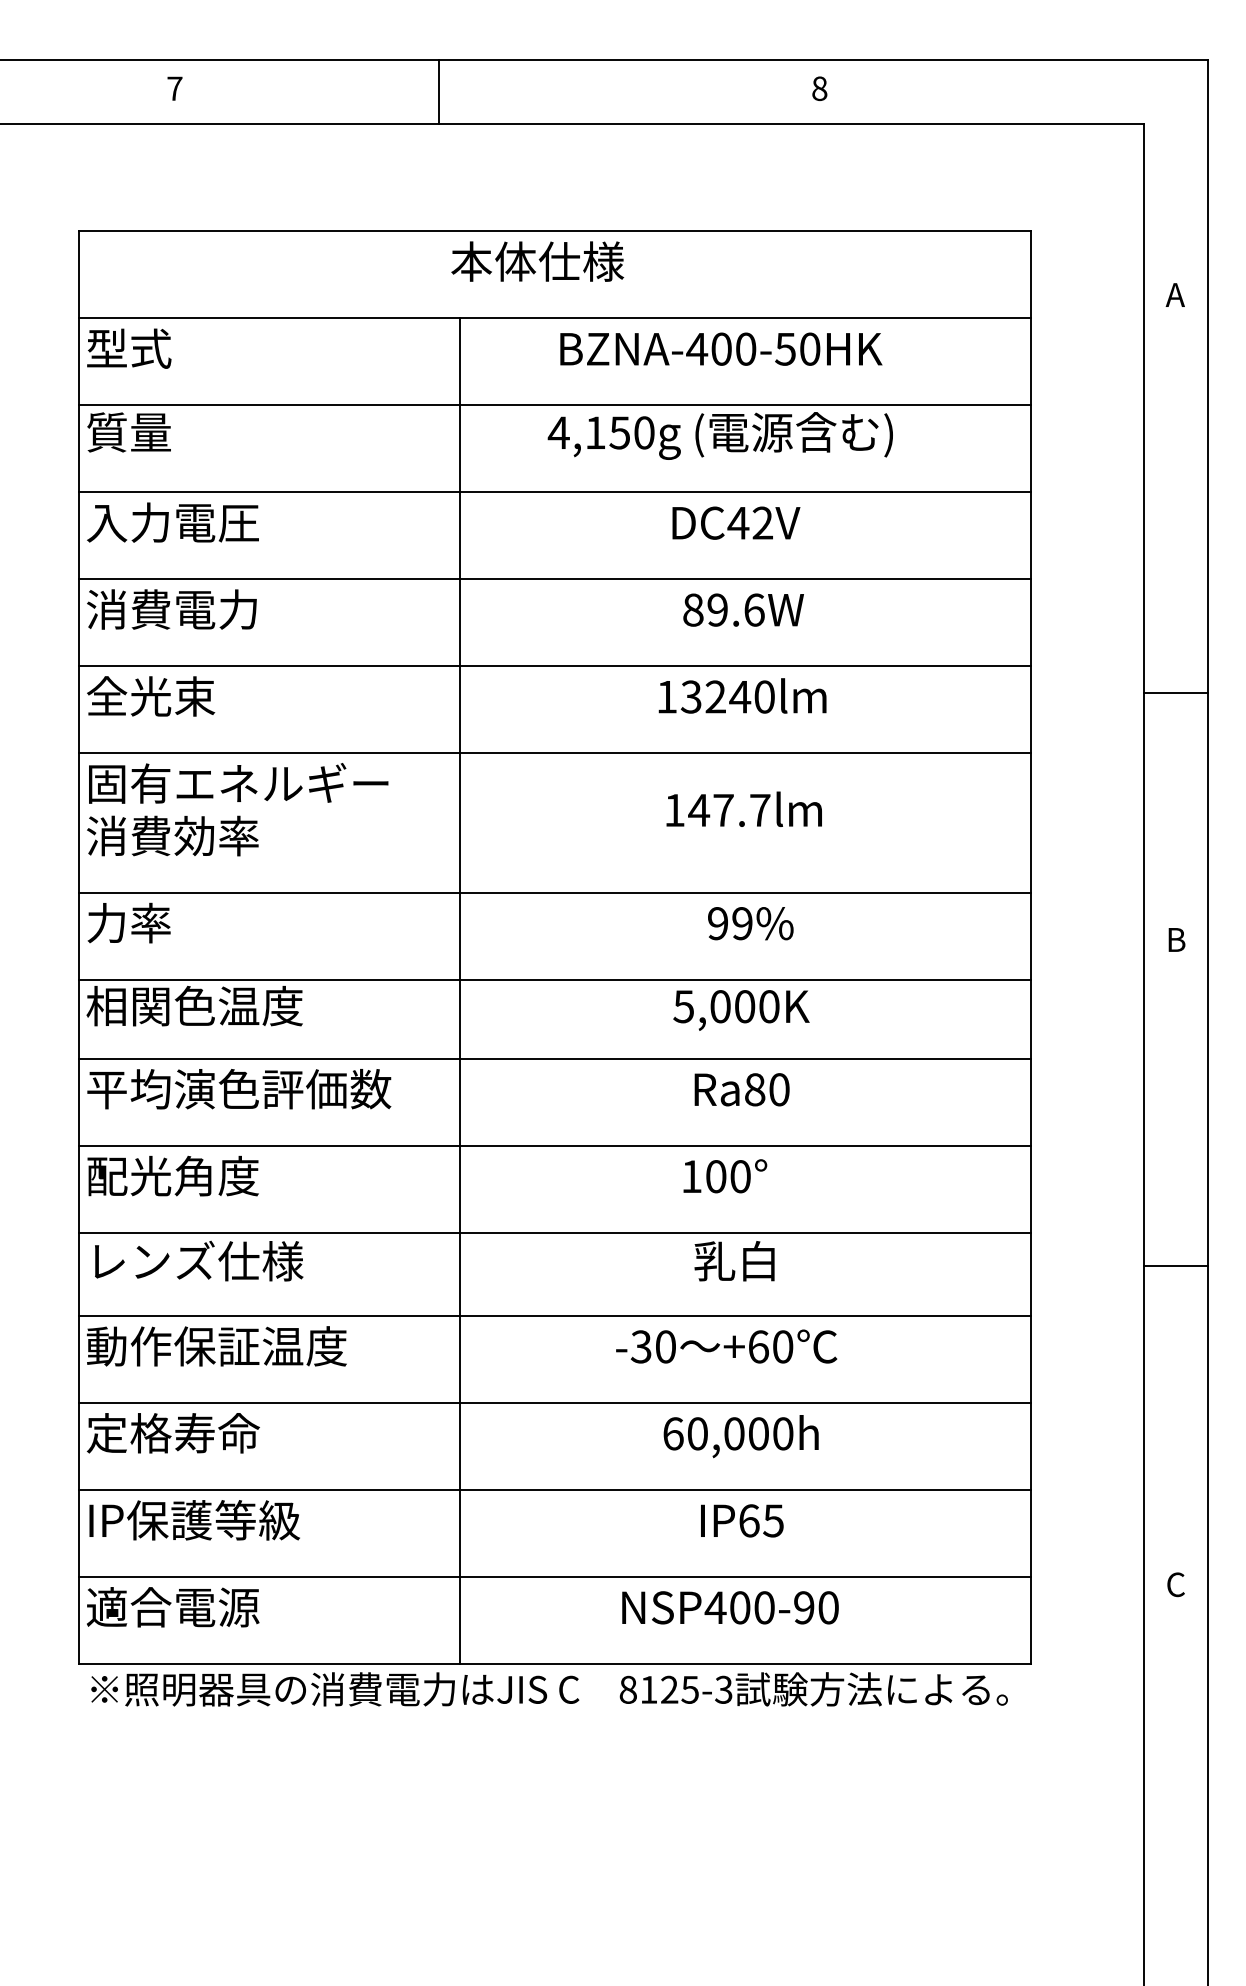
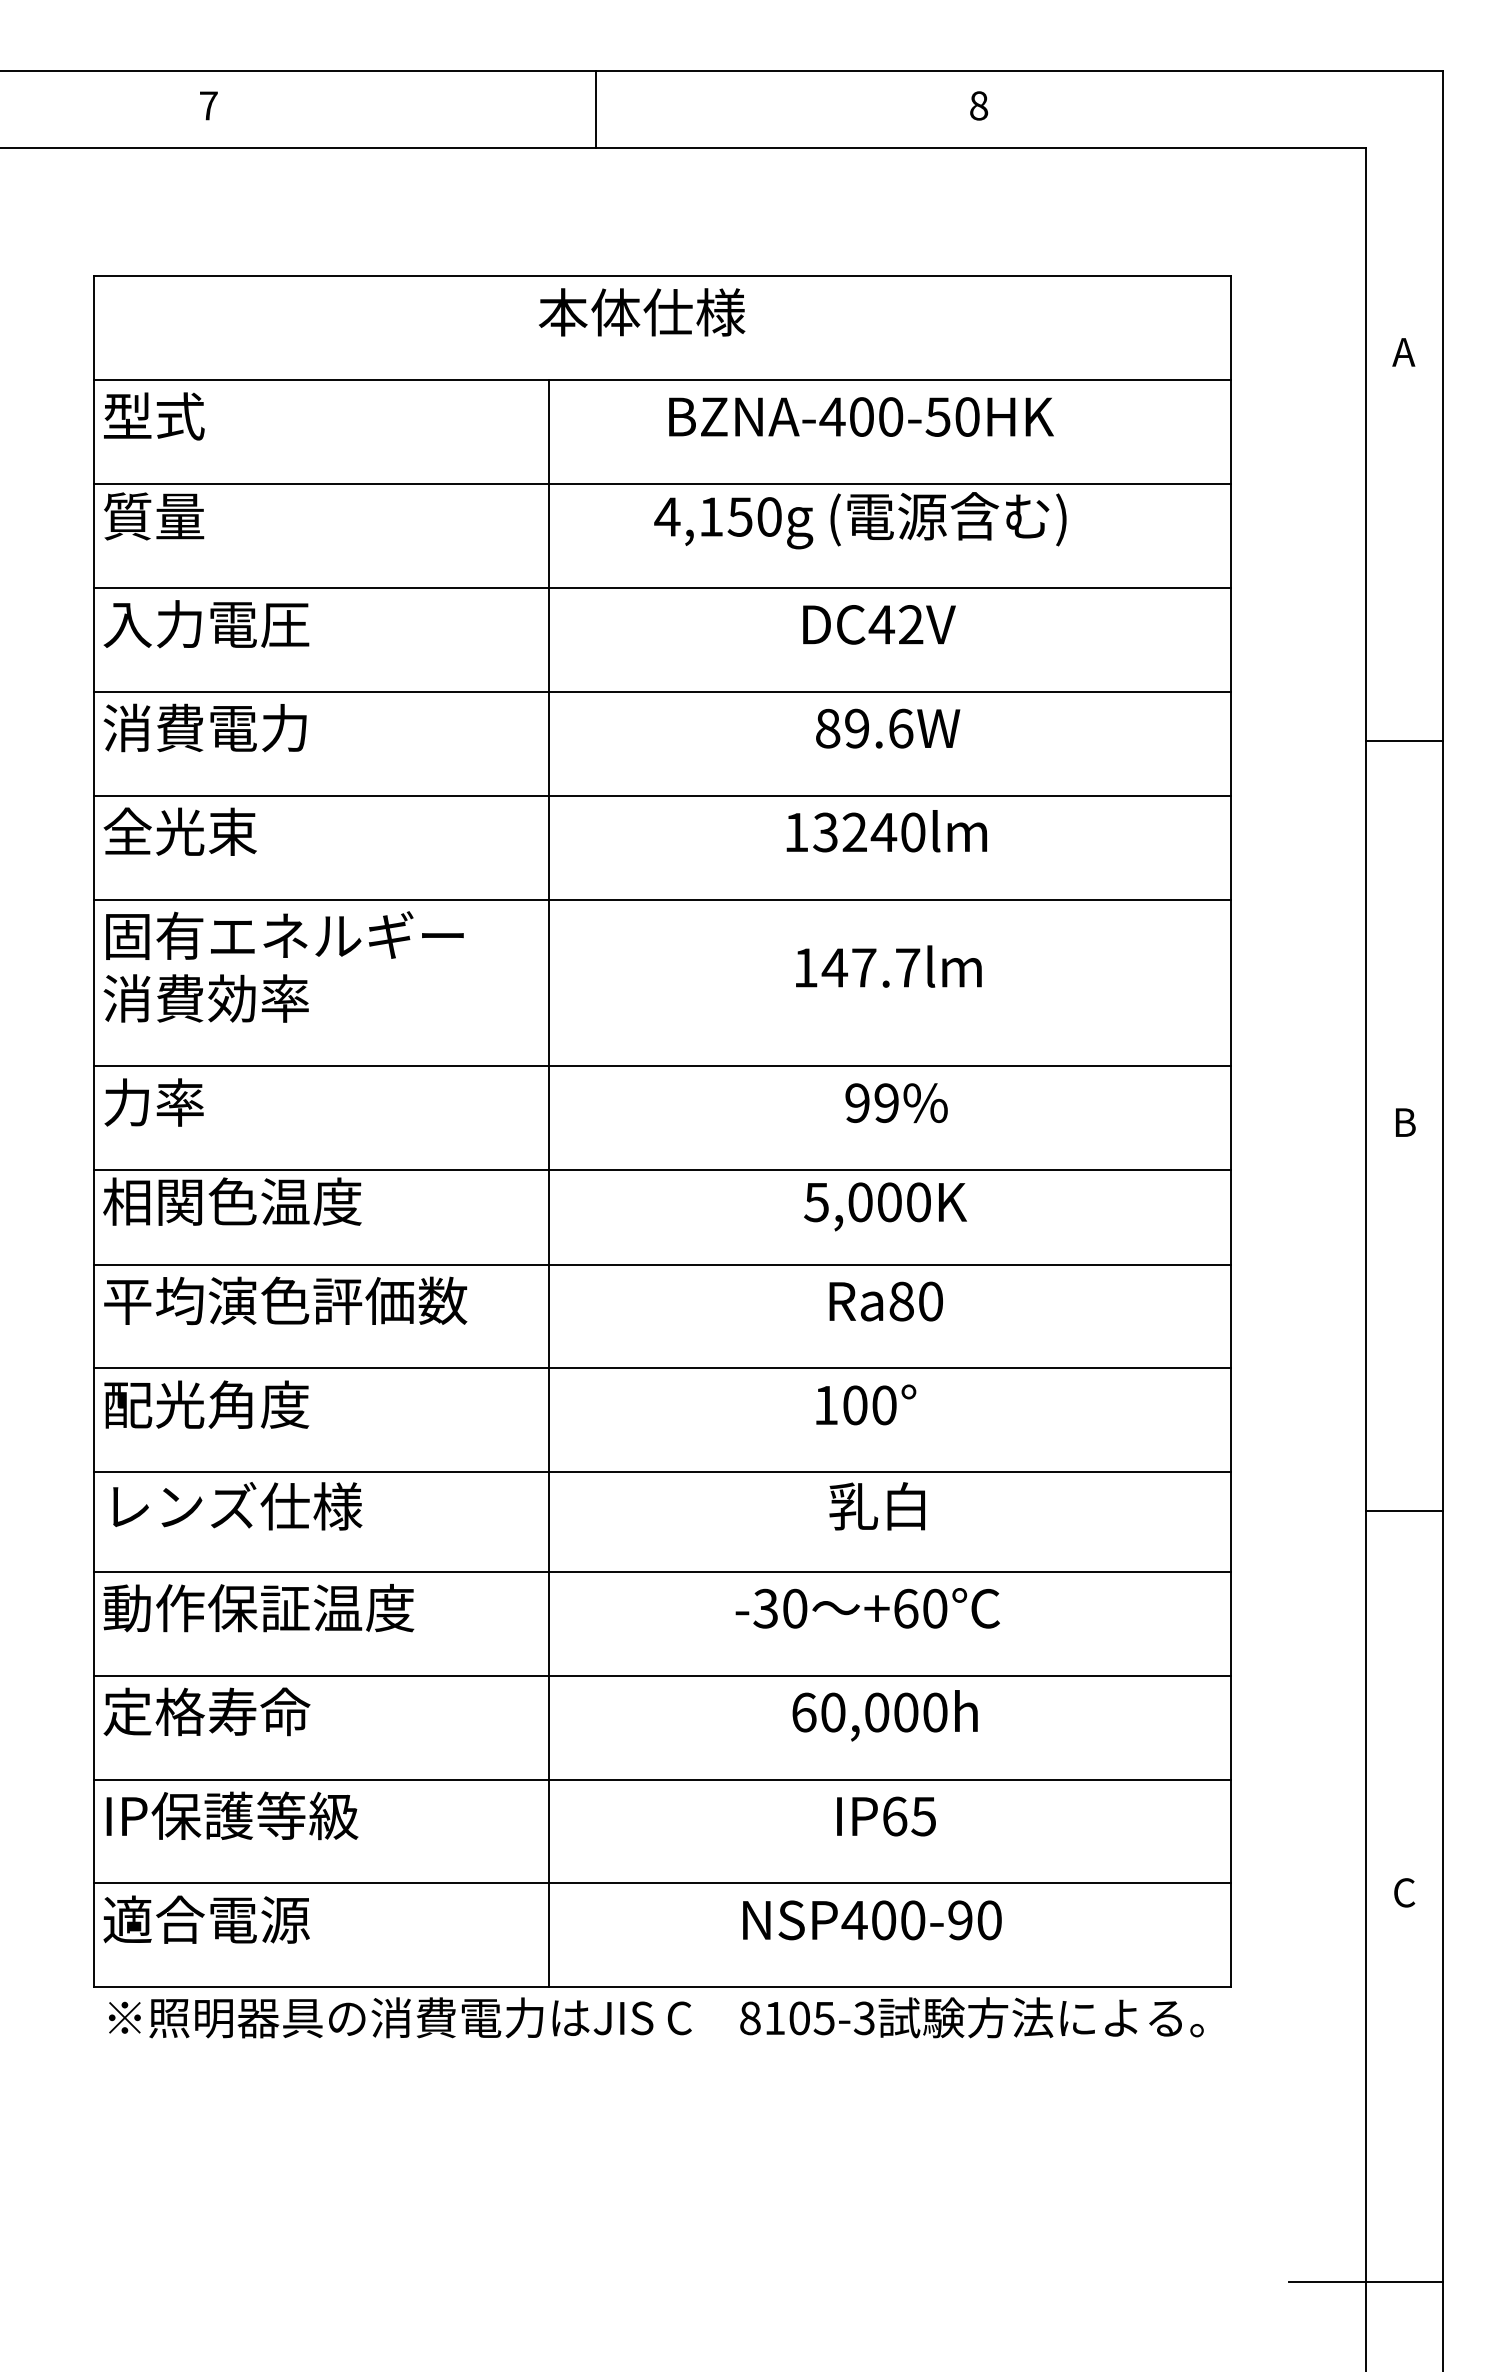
line: (439, 91) -> (596, 109), moved
line: (1175, 692) -> (1404, 741), moved
text: (669, 1689) -> (799, 2018), 8125-3 -> 8105-3
line: (1144, 1910) -> (1366, 2281), added

